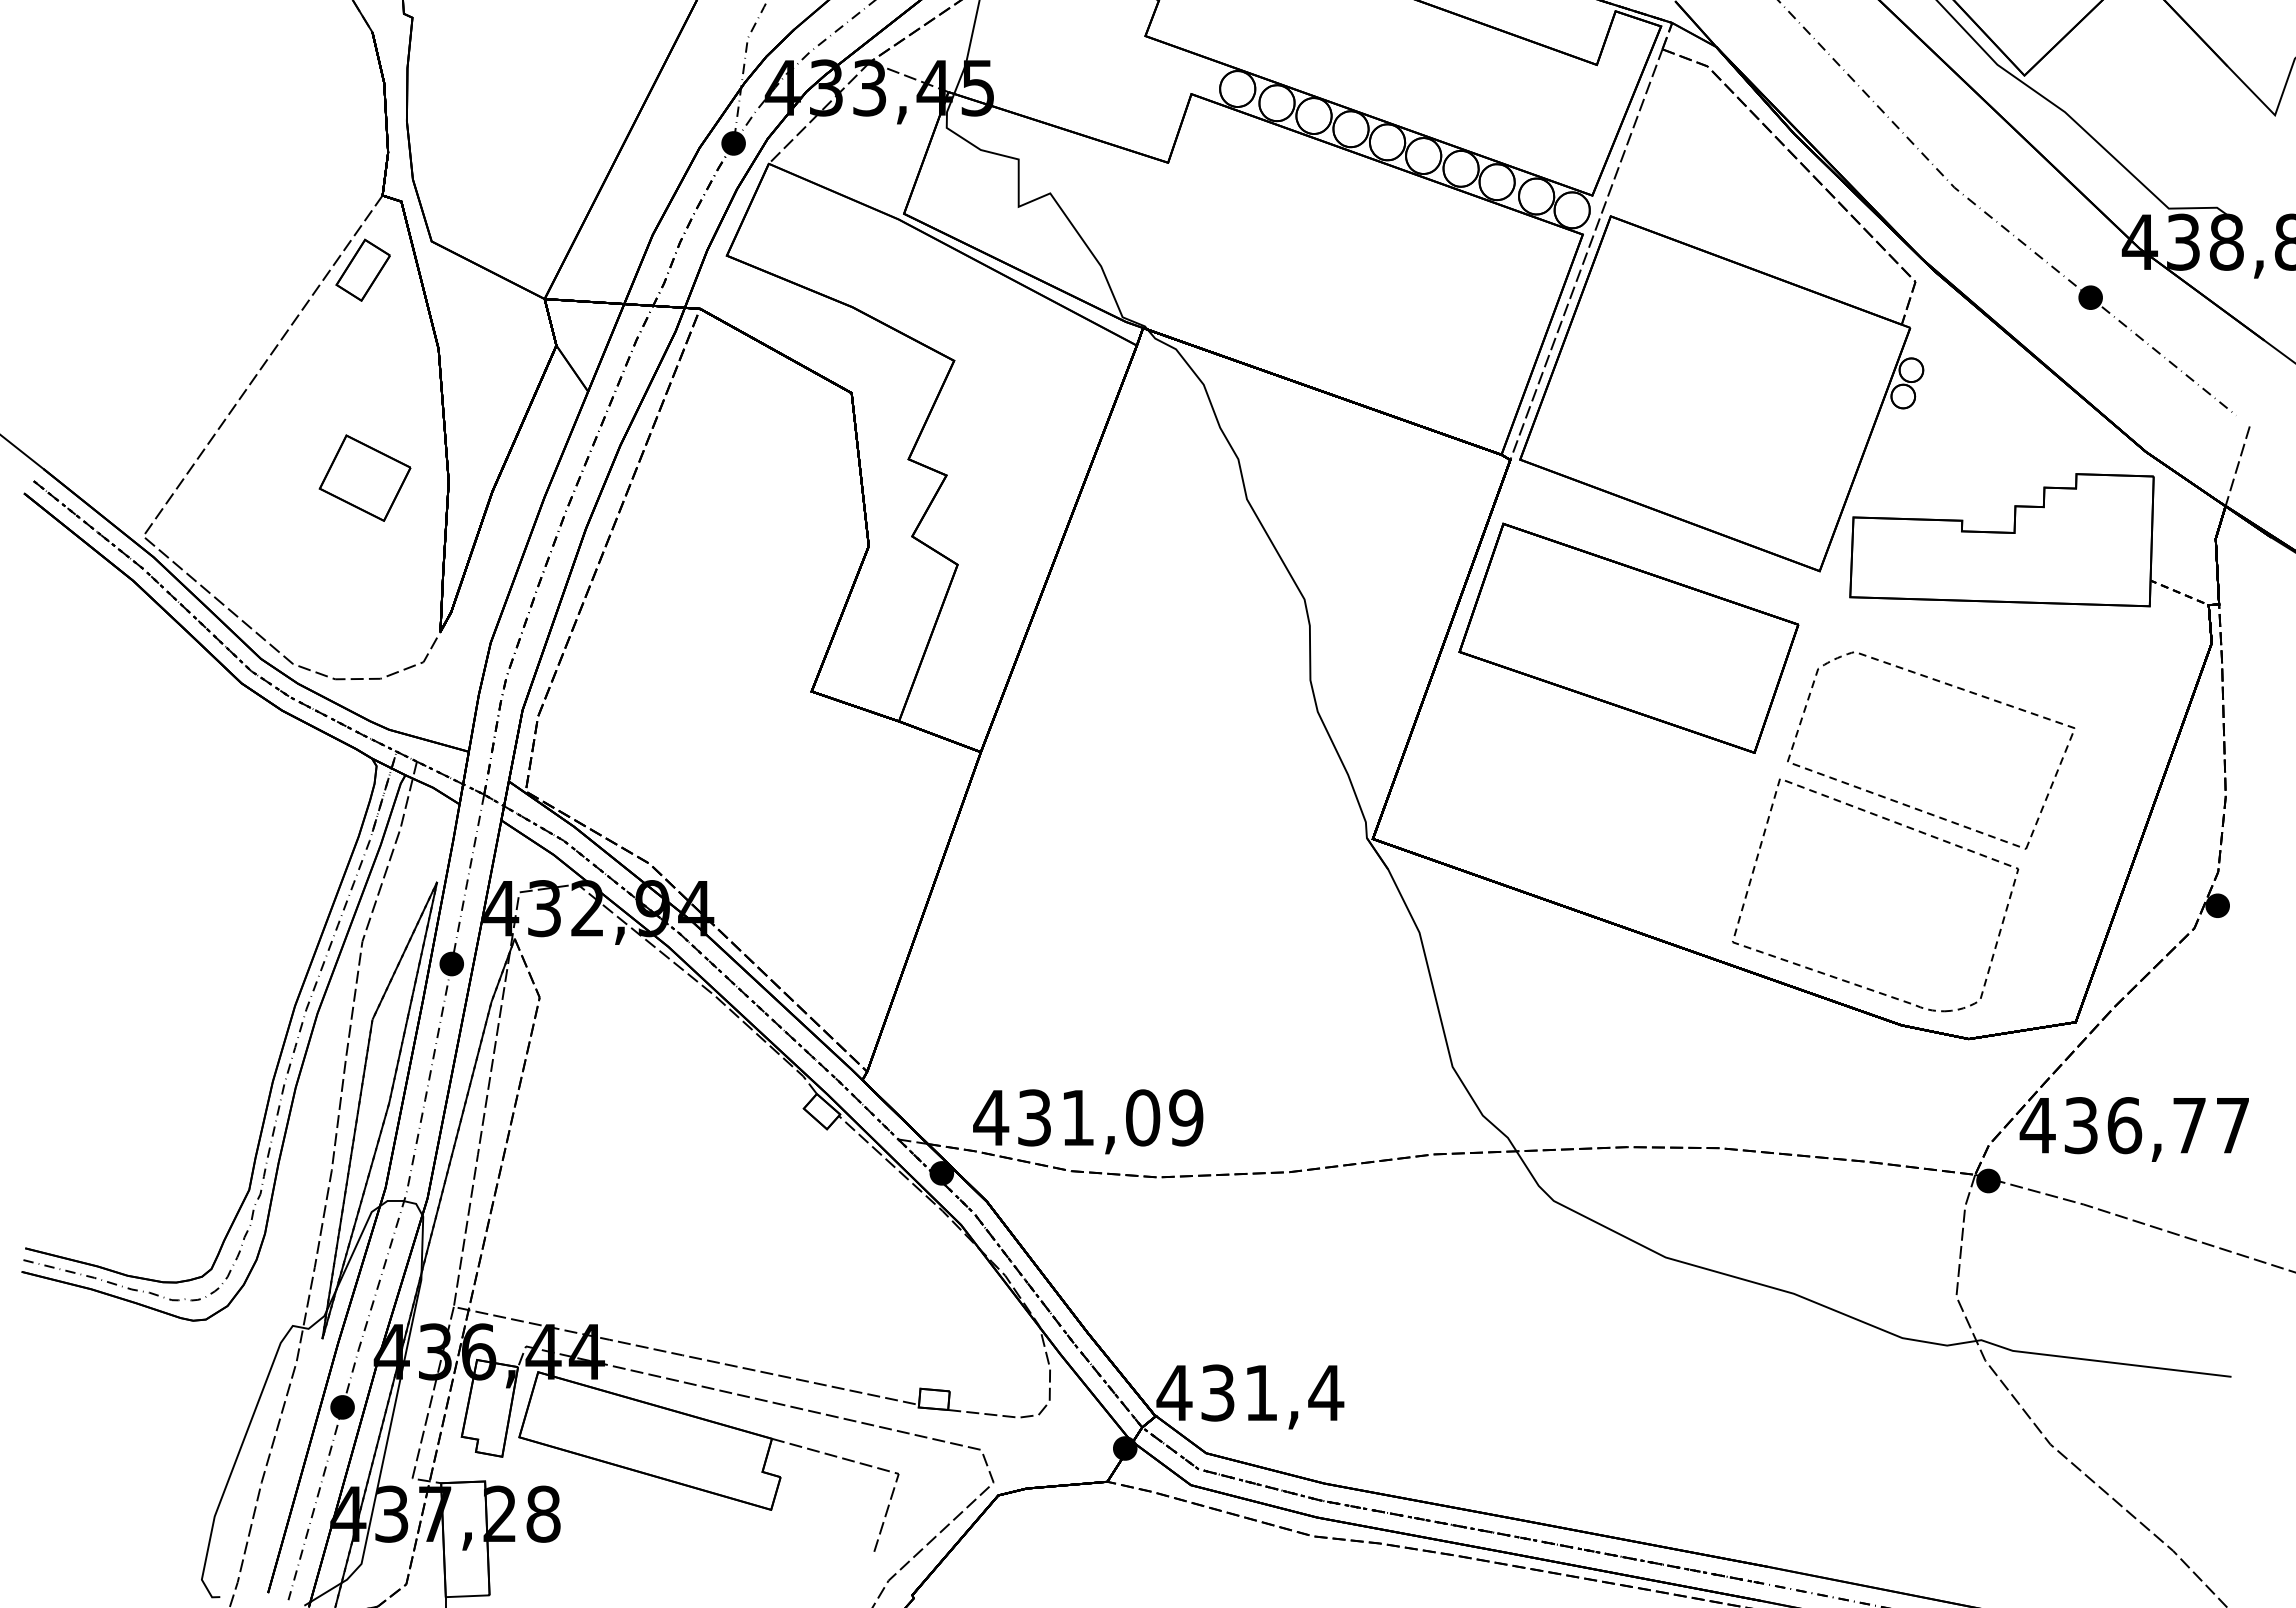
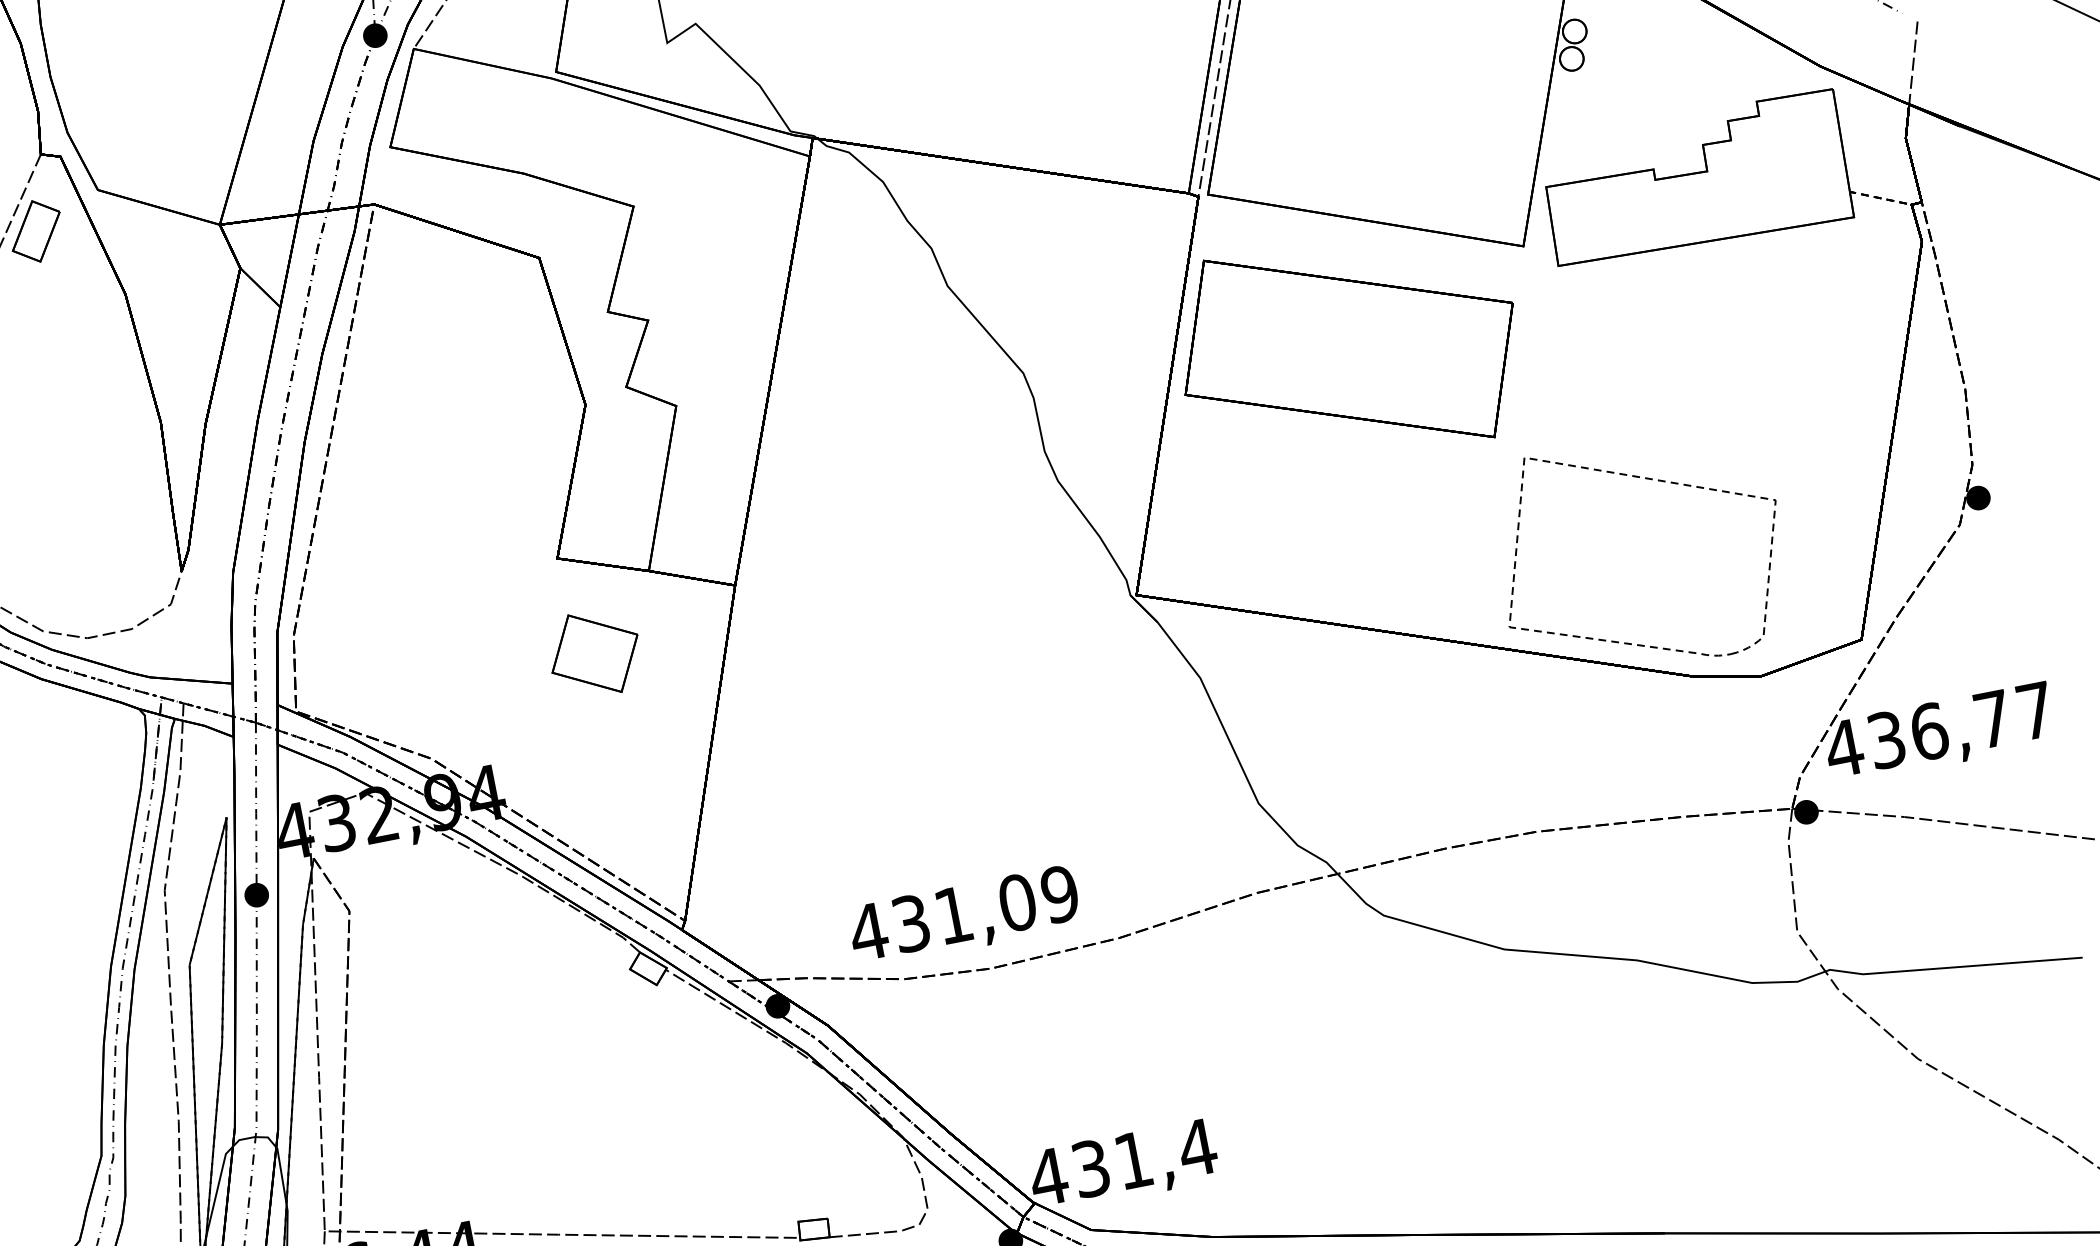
part: (364, 477) -> (594, 653), moved
part: (1907, 804) -> (1654, 458), removed
text: (1088, 1121) -> (964, 916), moved

